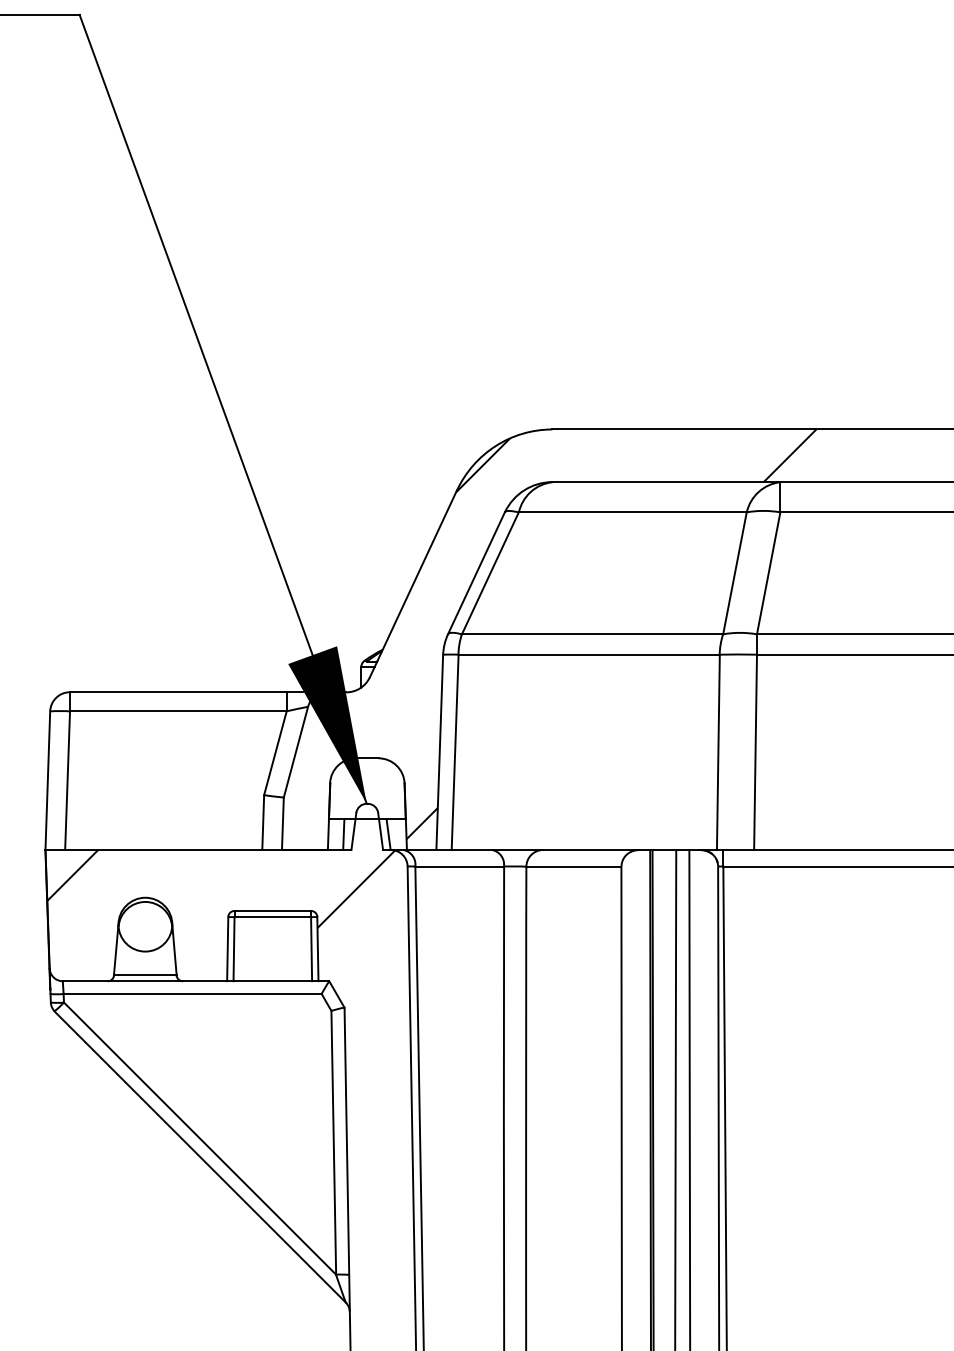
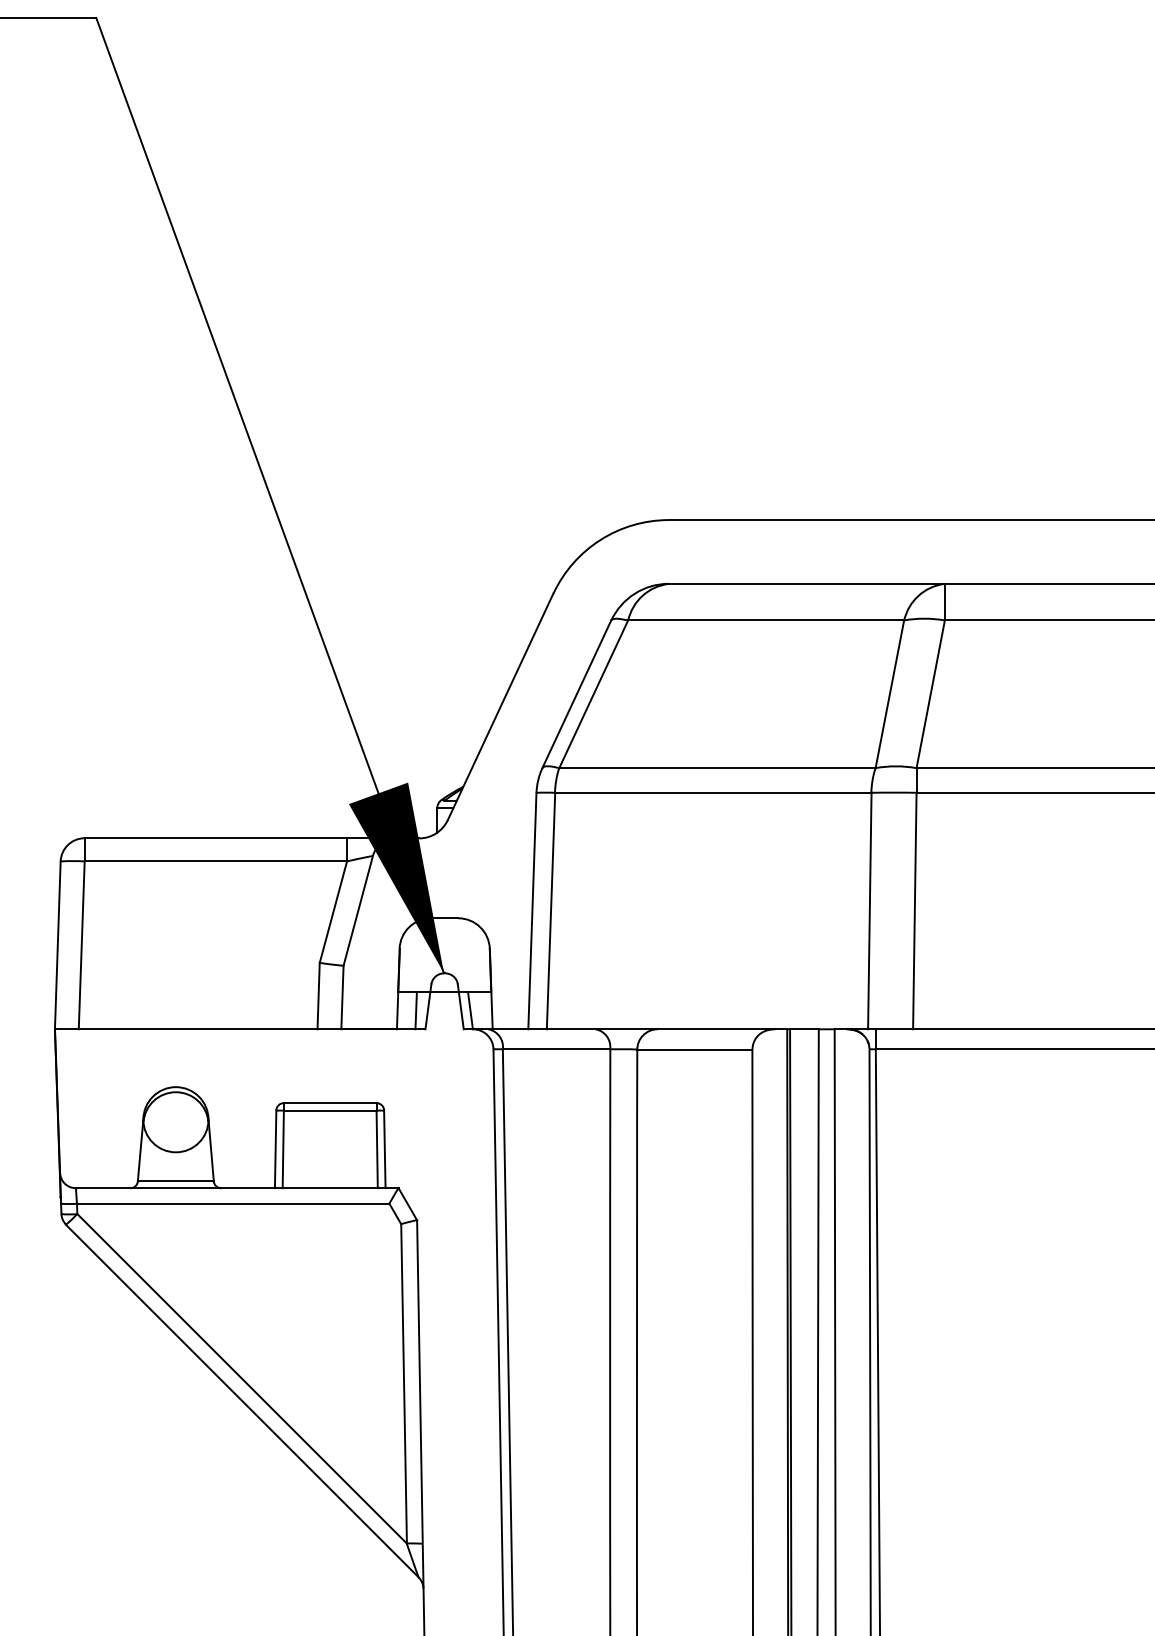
hatch: (611, 634) -> (740, 768), removed
hatch: (221, 888) -> (267, 1076), removed

